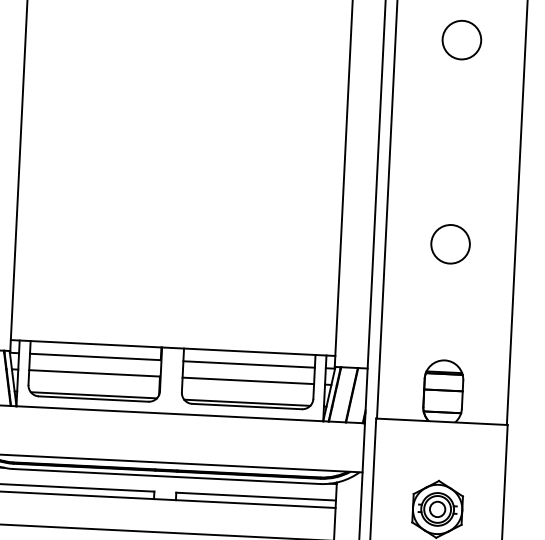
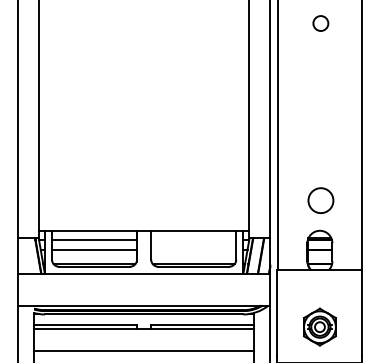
circle: (461, 40) -> (320, 23), size x0.6
circle: (449, 244) -> (320, 200), moved
line: (248, 364) -> (193, 239), removed
line: (247, 381) -> (193, 250), removed

